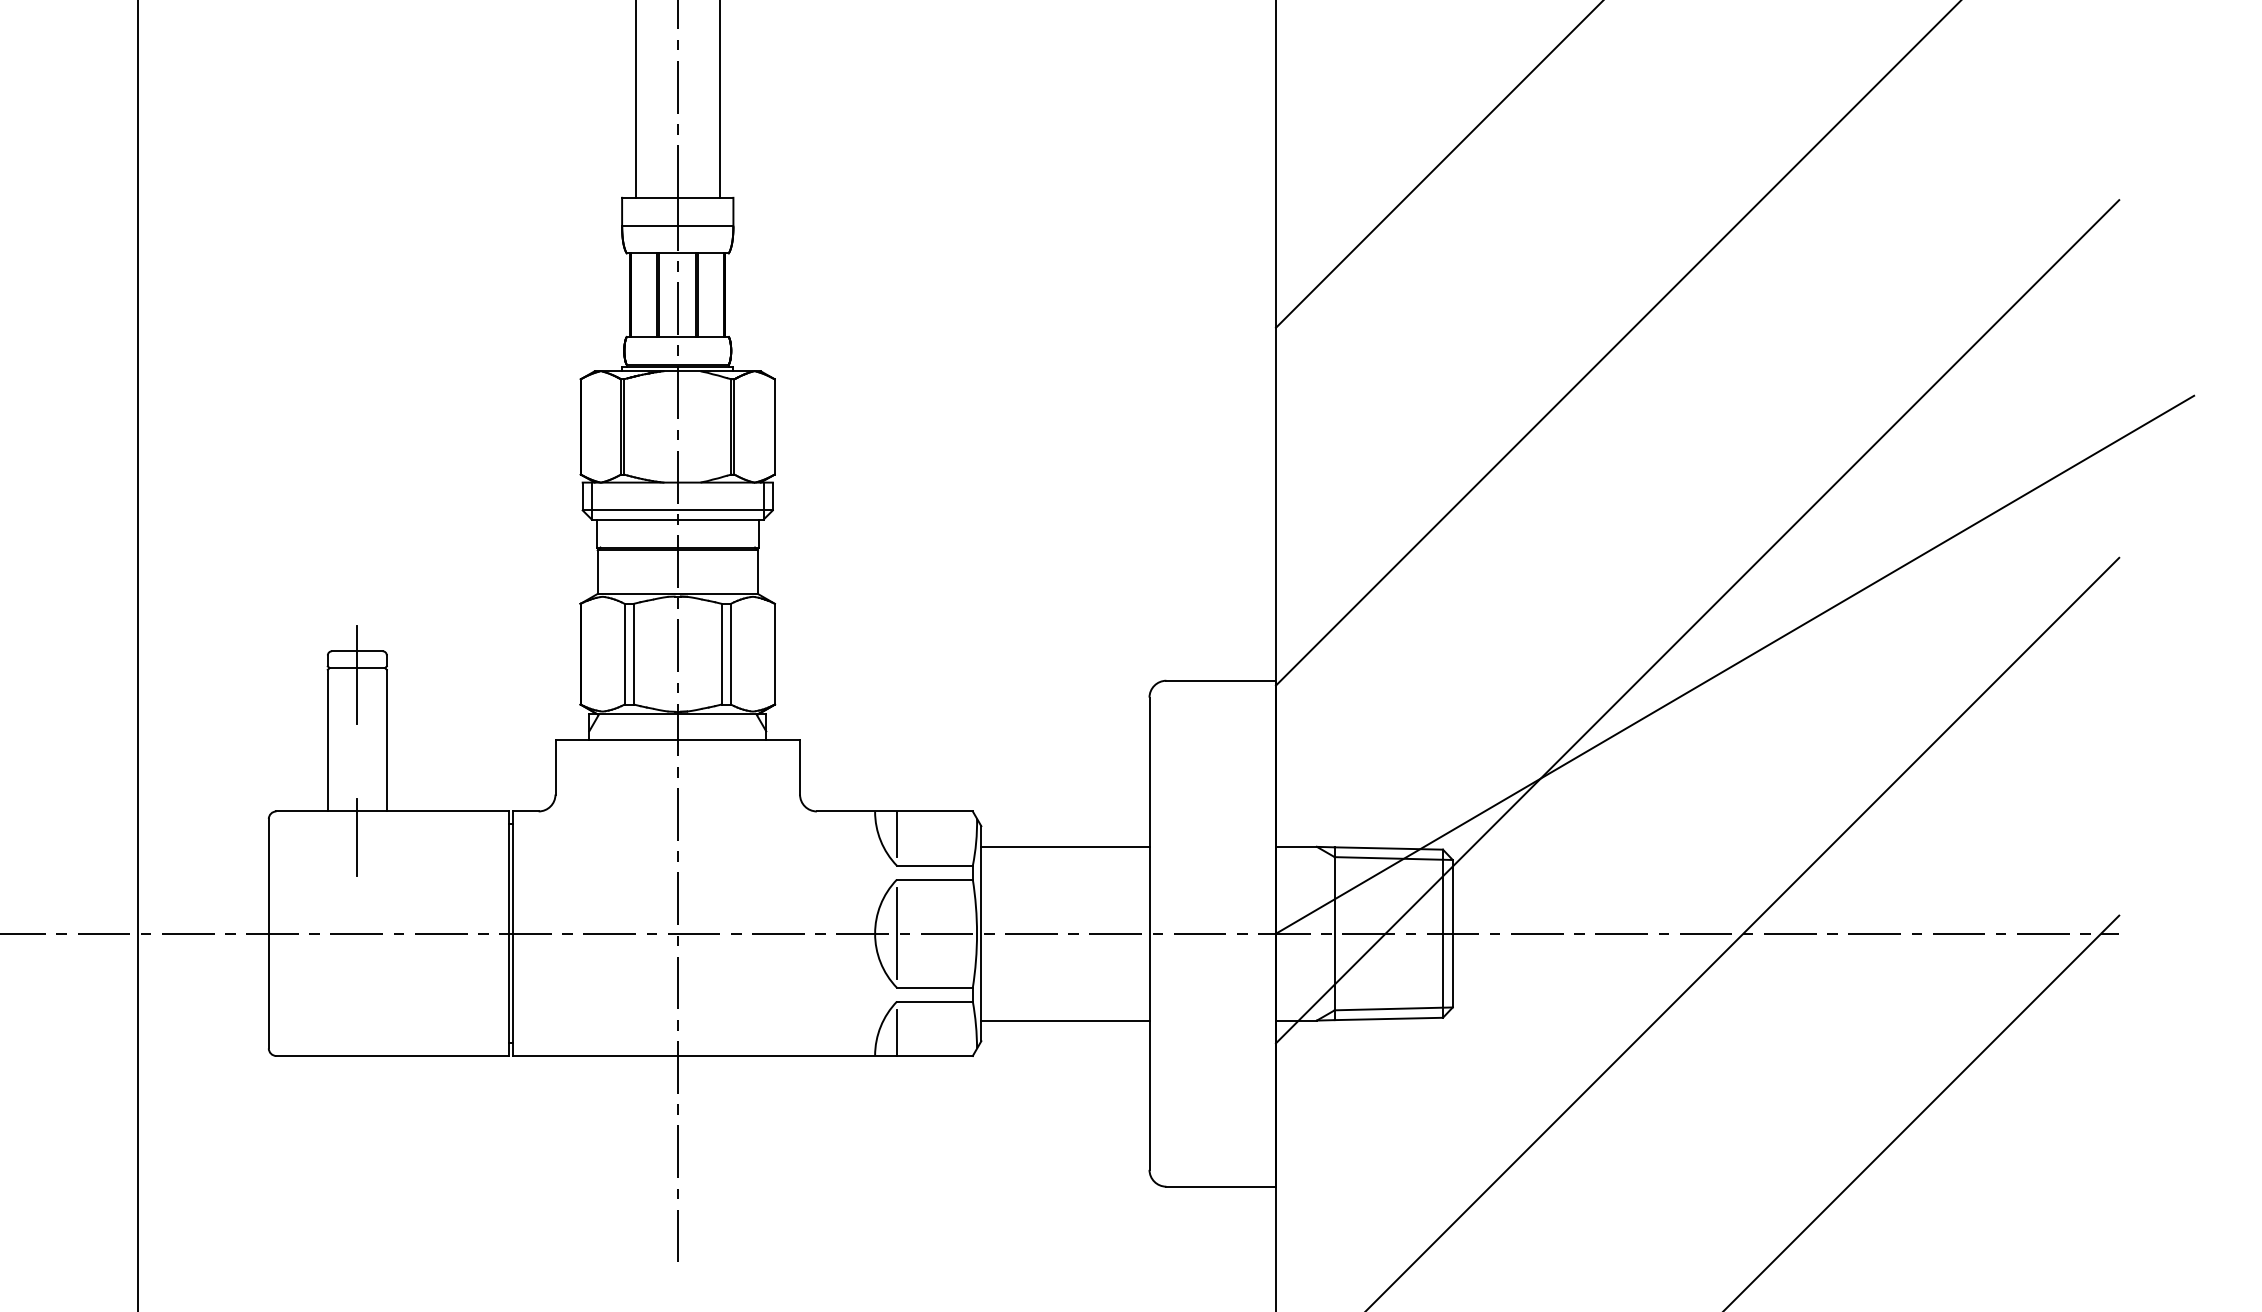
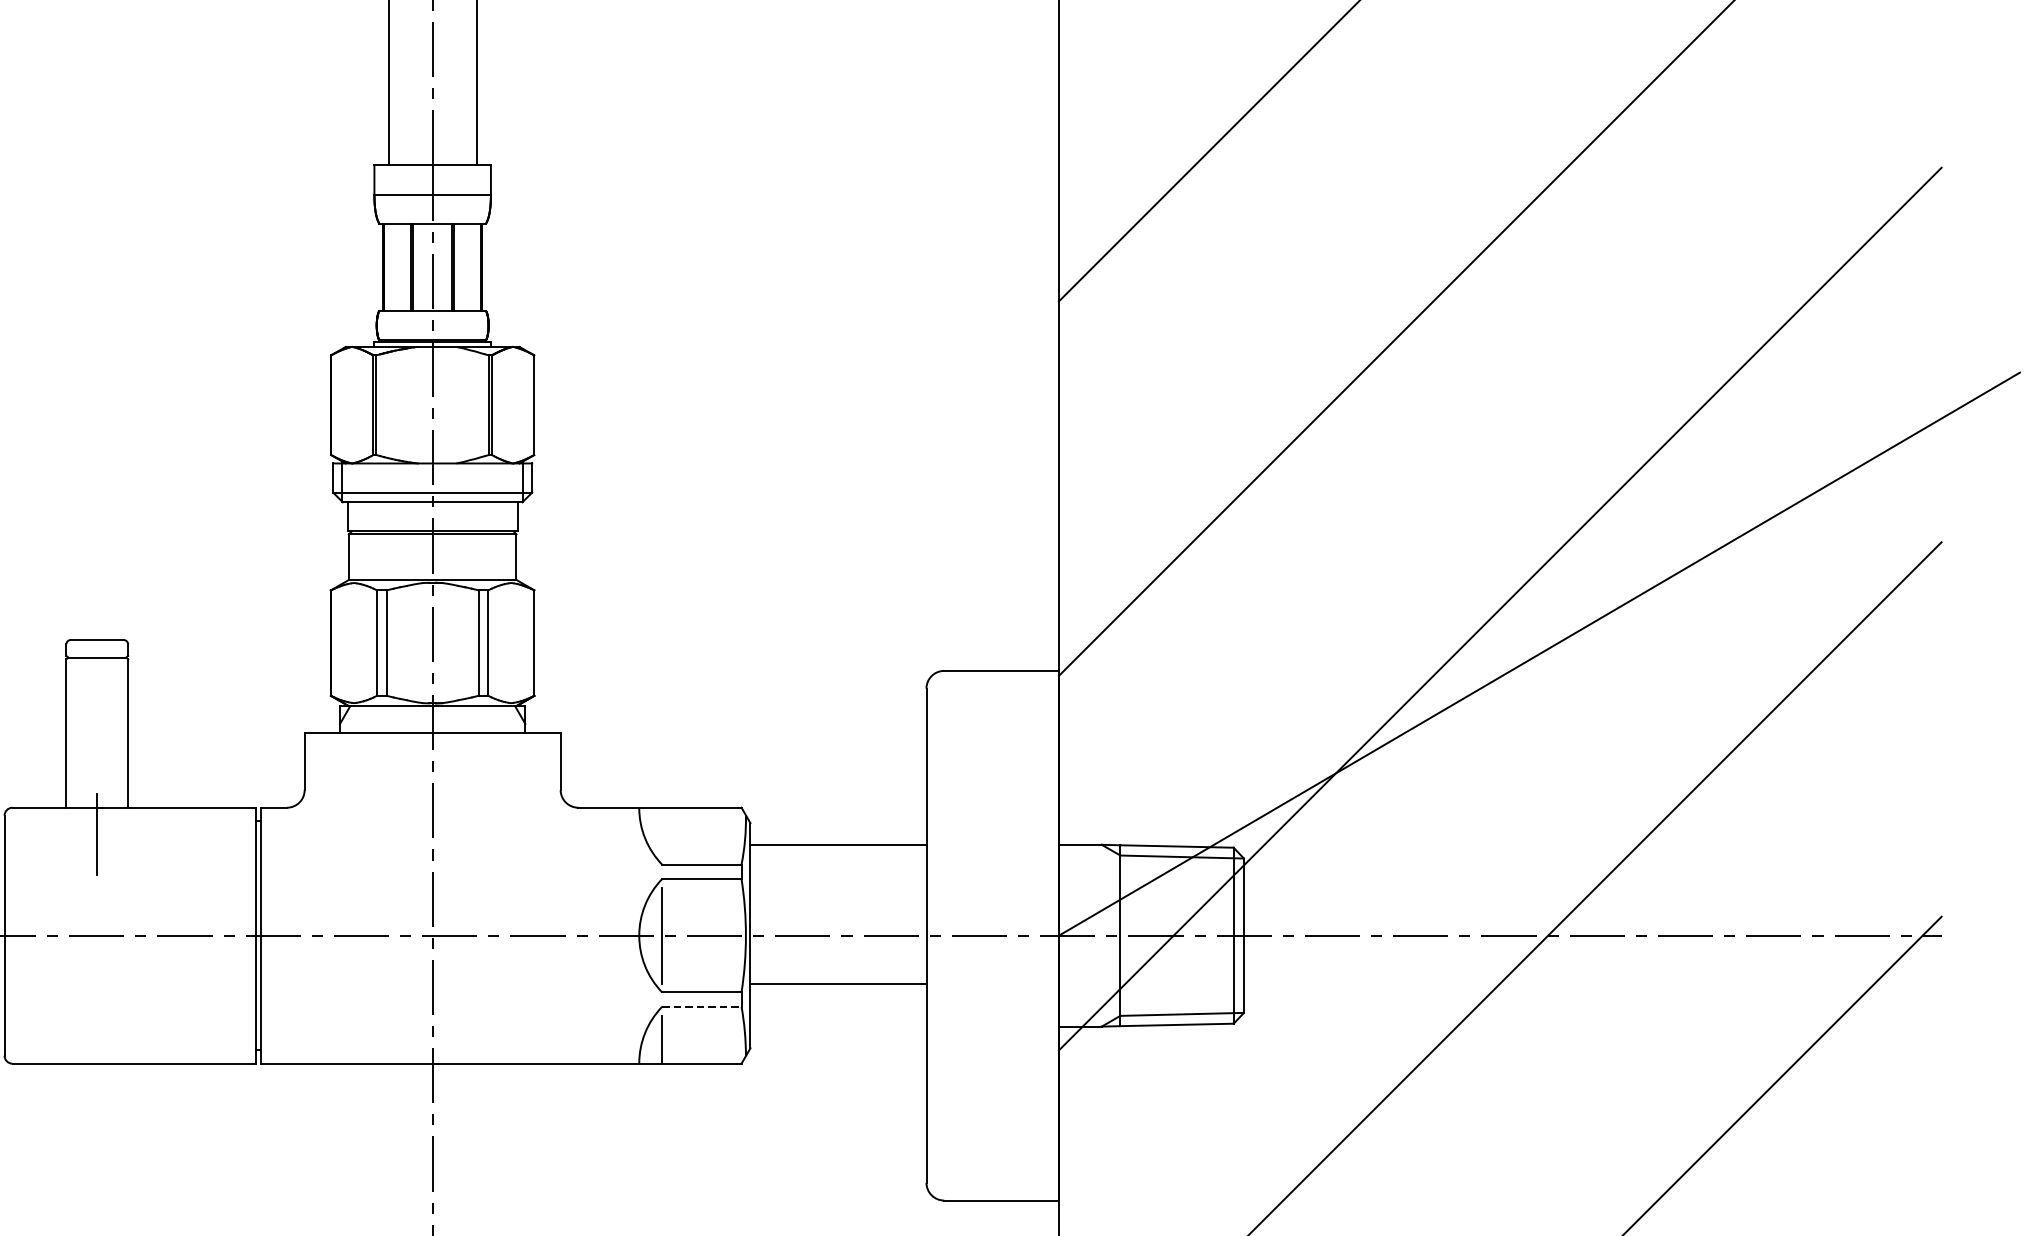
line: (357, 674) -> (97, 664), removed
line: (897, 834) -> (662, 831), removed
line: (934, 1001) -> (701, 1006), solid -> dashed
line: (1065, 1020) -> (838, 983), moved

